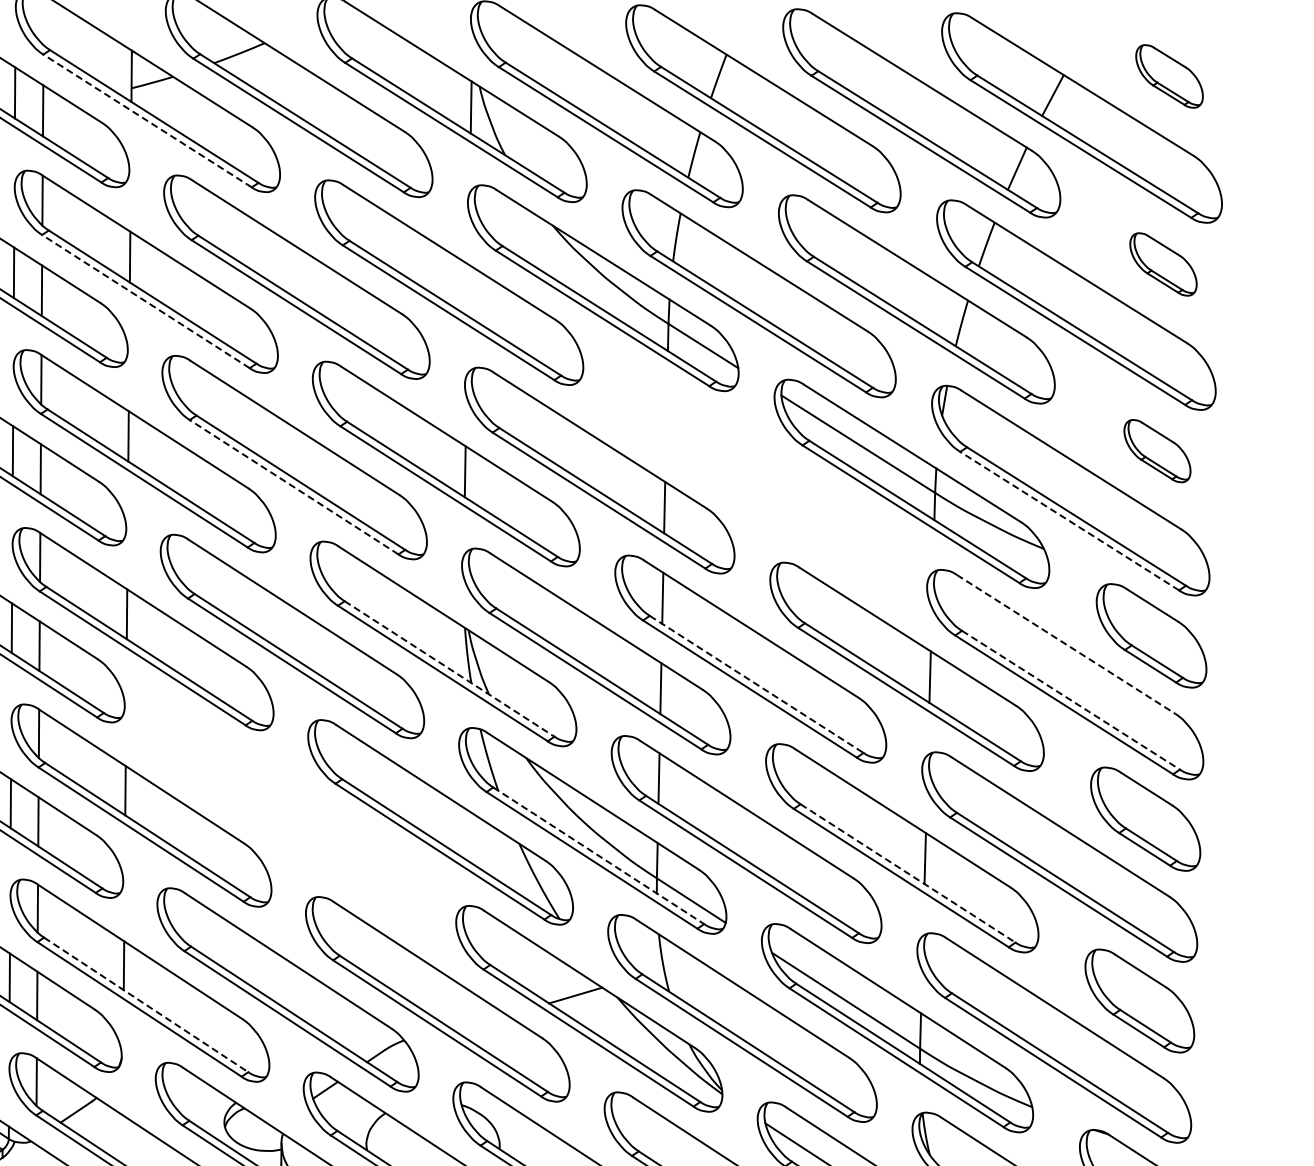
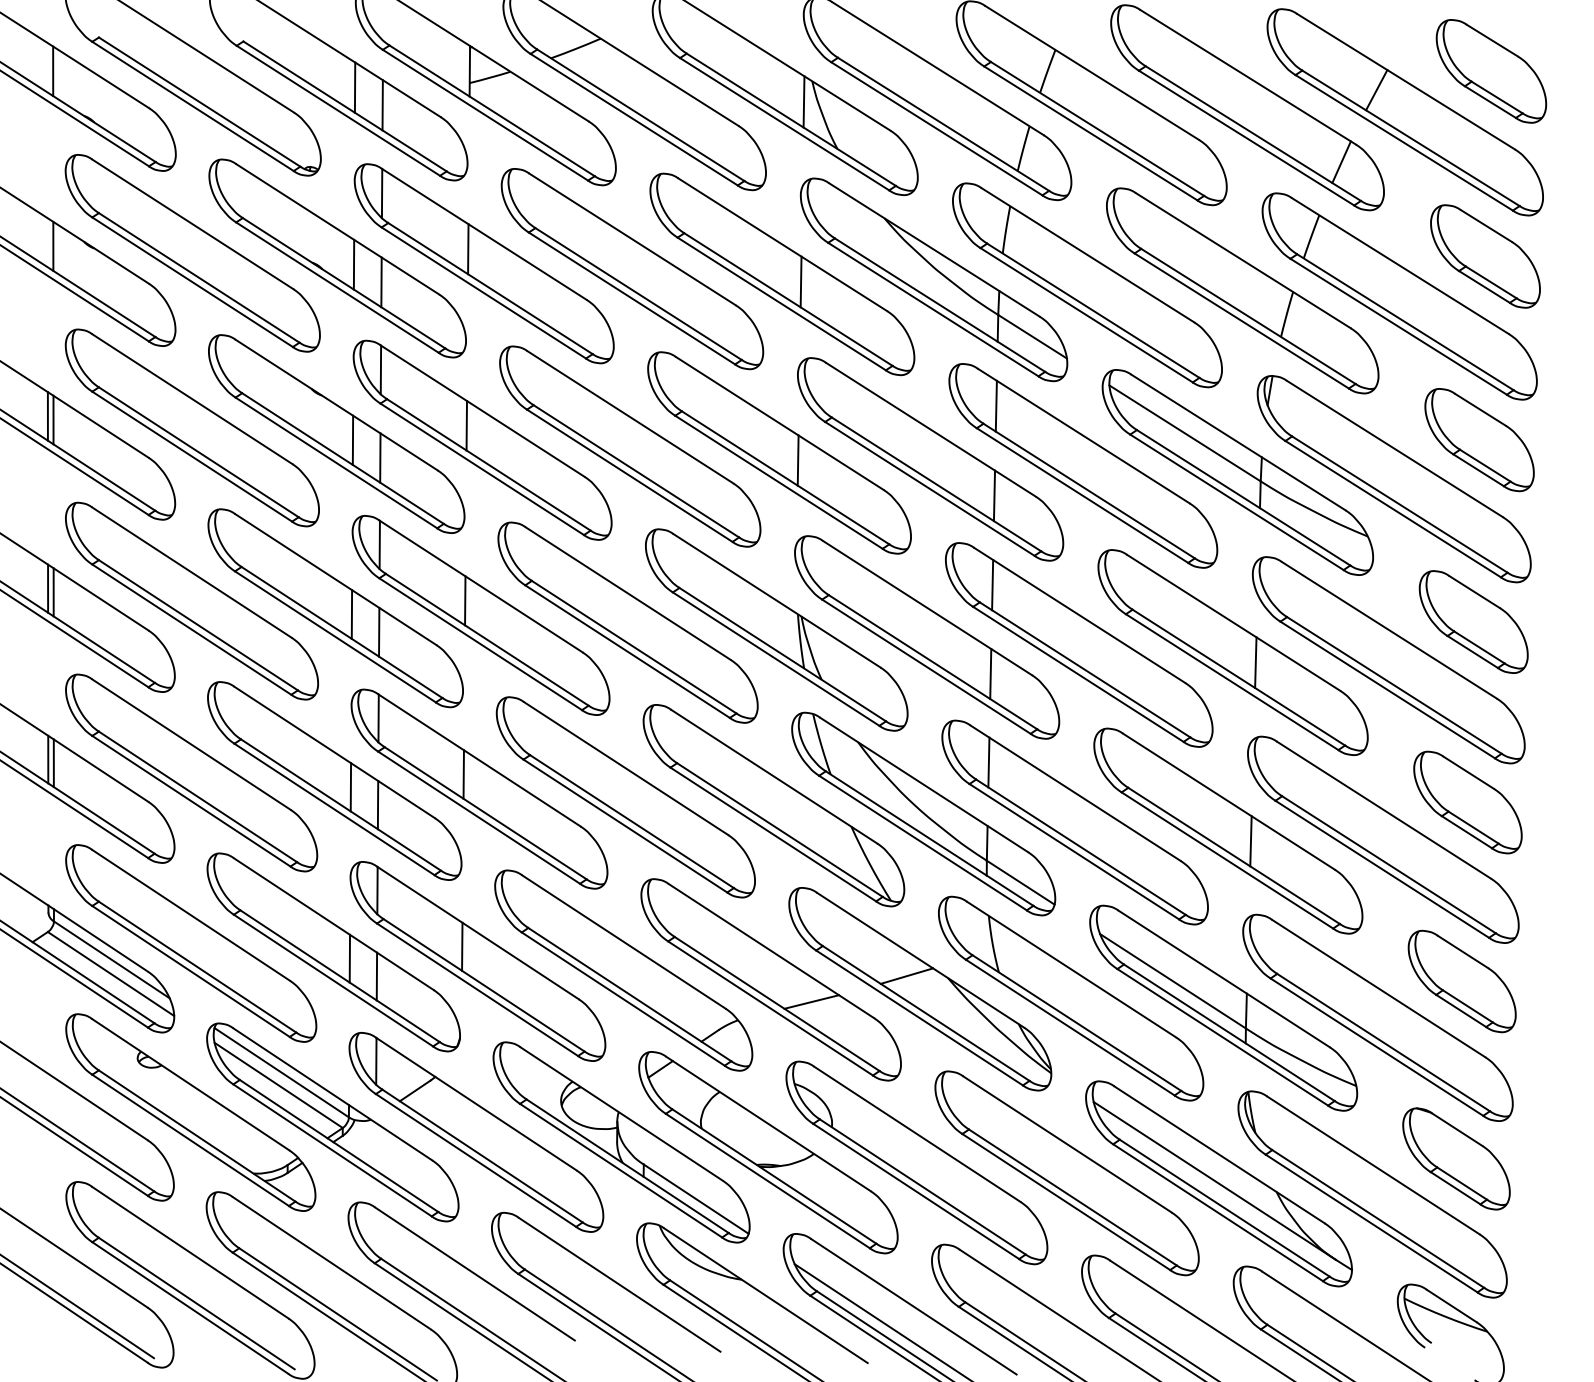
part: (1169, 76) -> (1491, 71), size x1.67
line: (147, 121) -> (485, 115), dashed -> solid
part: (1163, 264) -> (1485, 256), size x1.67
line: (467, 289) -> (800, 281), added
line: (145, 301) -> (483, 292), dashed -> solid
part: (1157, 451) -> (1479, 440), size x1.67
part: (755, 476) -> (1083, 465), added
line: (293, 486) -> (629, 475), dashed -> solid
line: (1069, 520) -> (1392, 508), dashed -> solid
line: (1065, 644) -> (1389, 630), dashed -> solid
line: (449, 668) -> (782, 654), dashed -> solid
line: (757, 685) -> (1085, 670), dashed -> solid
line: (1071, 700) -> (1394, 685), dashed -> solid
part: (289, 814) -> (625, 797), added
line: (598, 855) -> (929, 838), dashed -> solid
line: (908, 873) -> (1234, 855), dashed -> solid
line: (146, 1005) -> (484, 985), dashed -> solid
line: (478, 1021) -> (811, 1001), added

